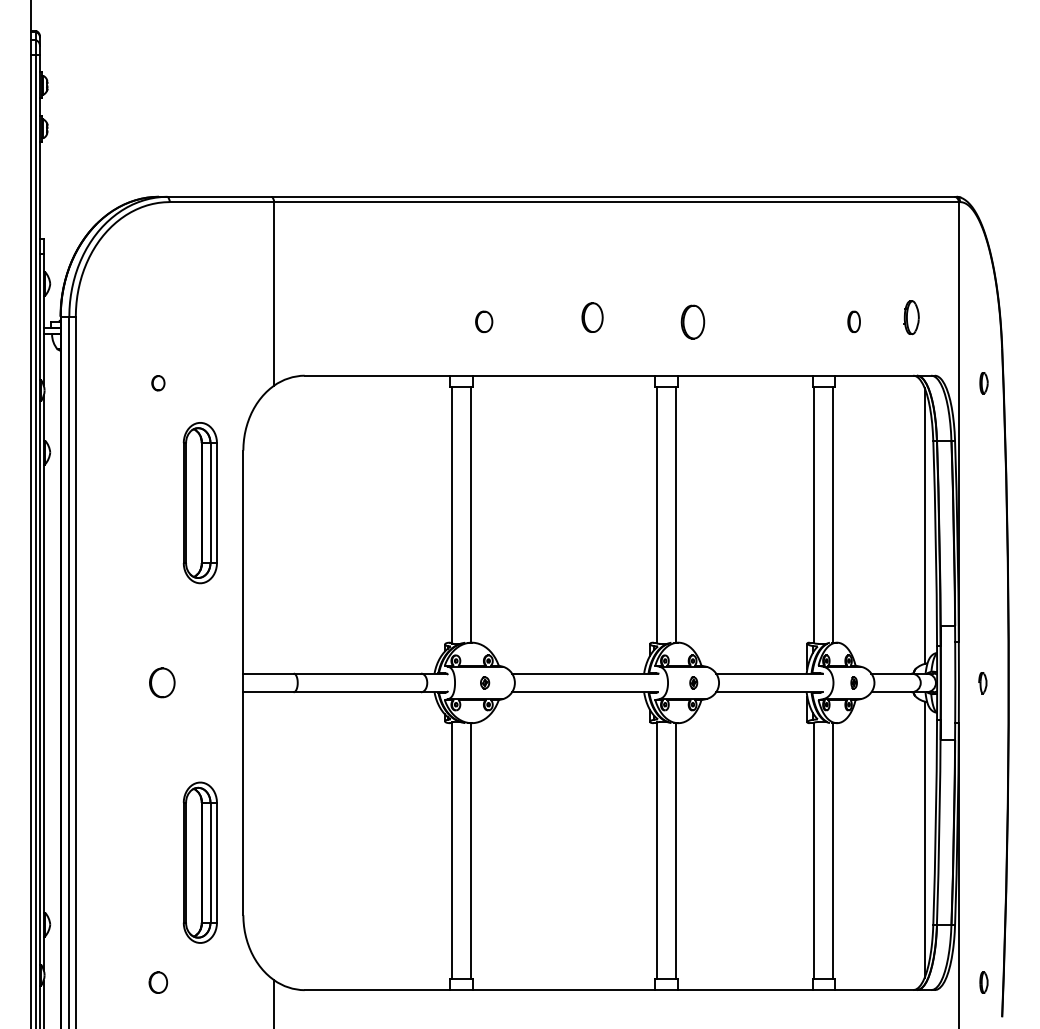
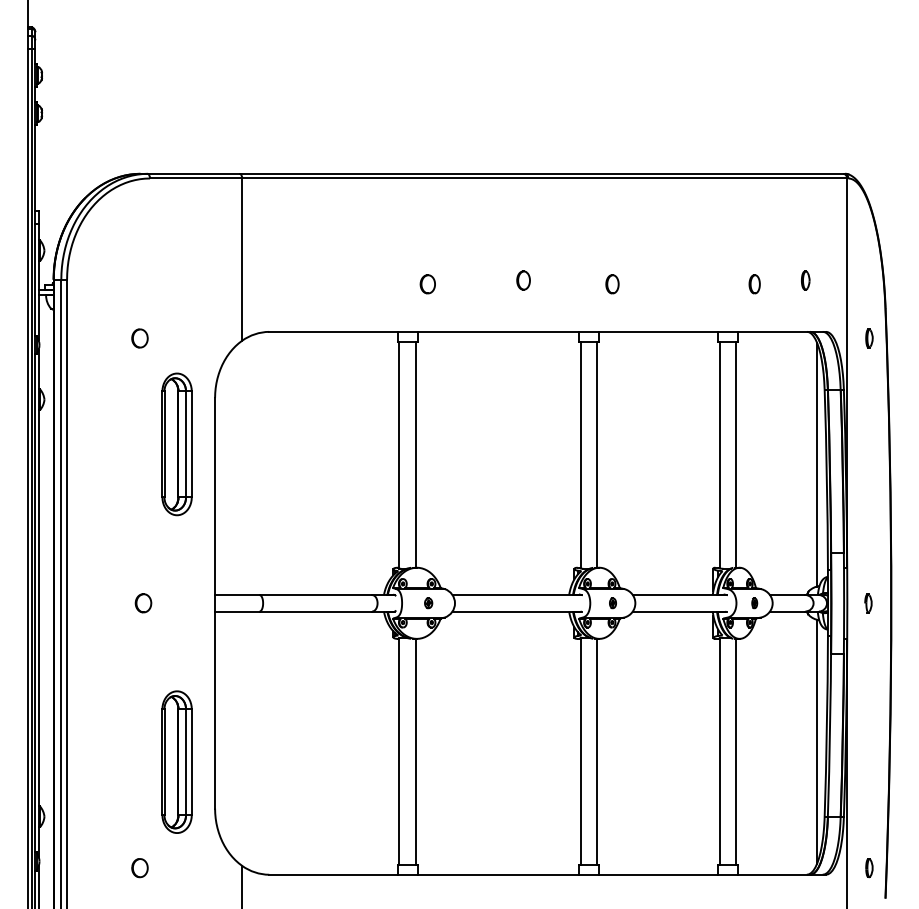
part: (592, 317) -> (523, 280), size x0.71
part: (911, 317) -> (805, 280), size x0.62
part: (693, 321) -> (612, 283), size x0.62
part: (158, 383) -> (140, 338), size x1.43
part: (162, 682) -> (143, 602), size x0.71

